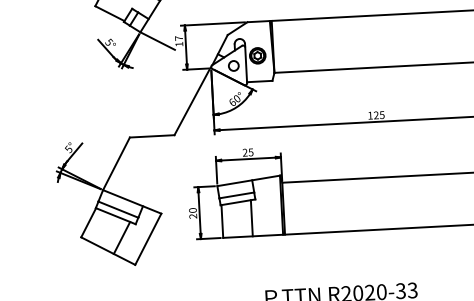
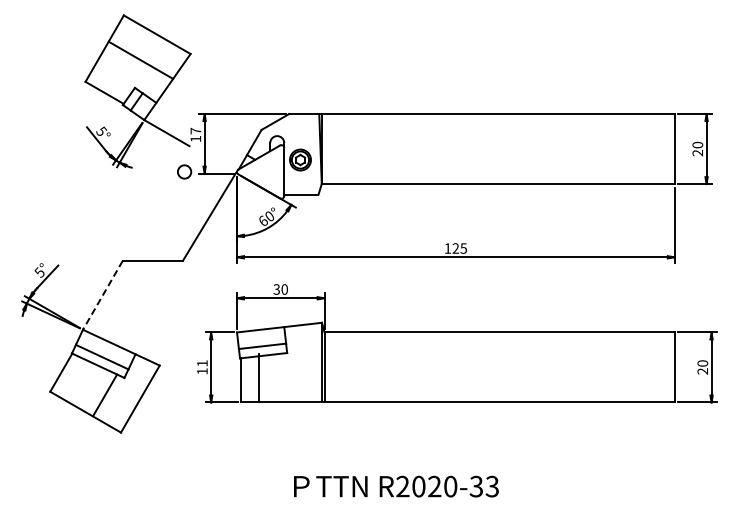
circle: (233, 65) -> (184, 171), moved
text: (247, 152) -> (280, 289), 25 -> 30
line: (116, 163) -> (102, 295), solid -> dashed
text: (193, 213) -> (202, 367), 20 -> 11
line: (252, 217) -> (259, 377), moved

